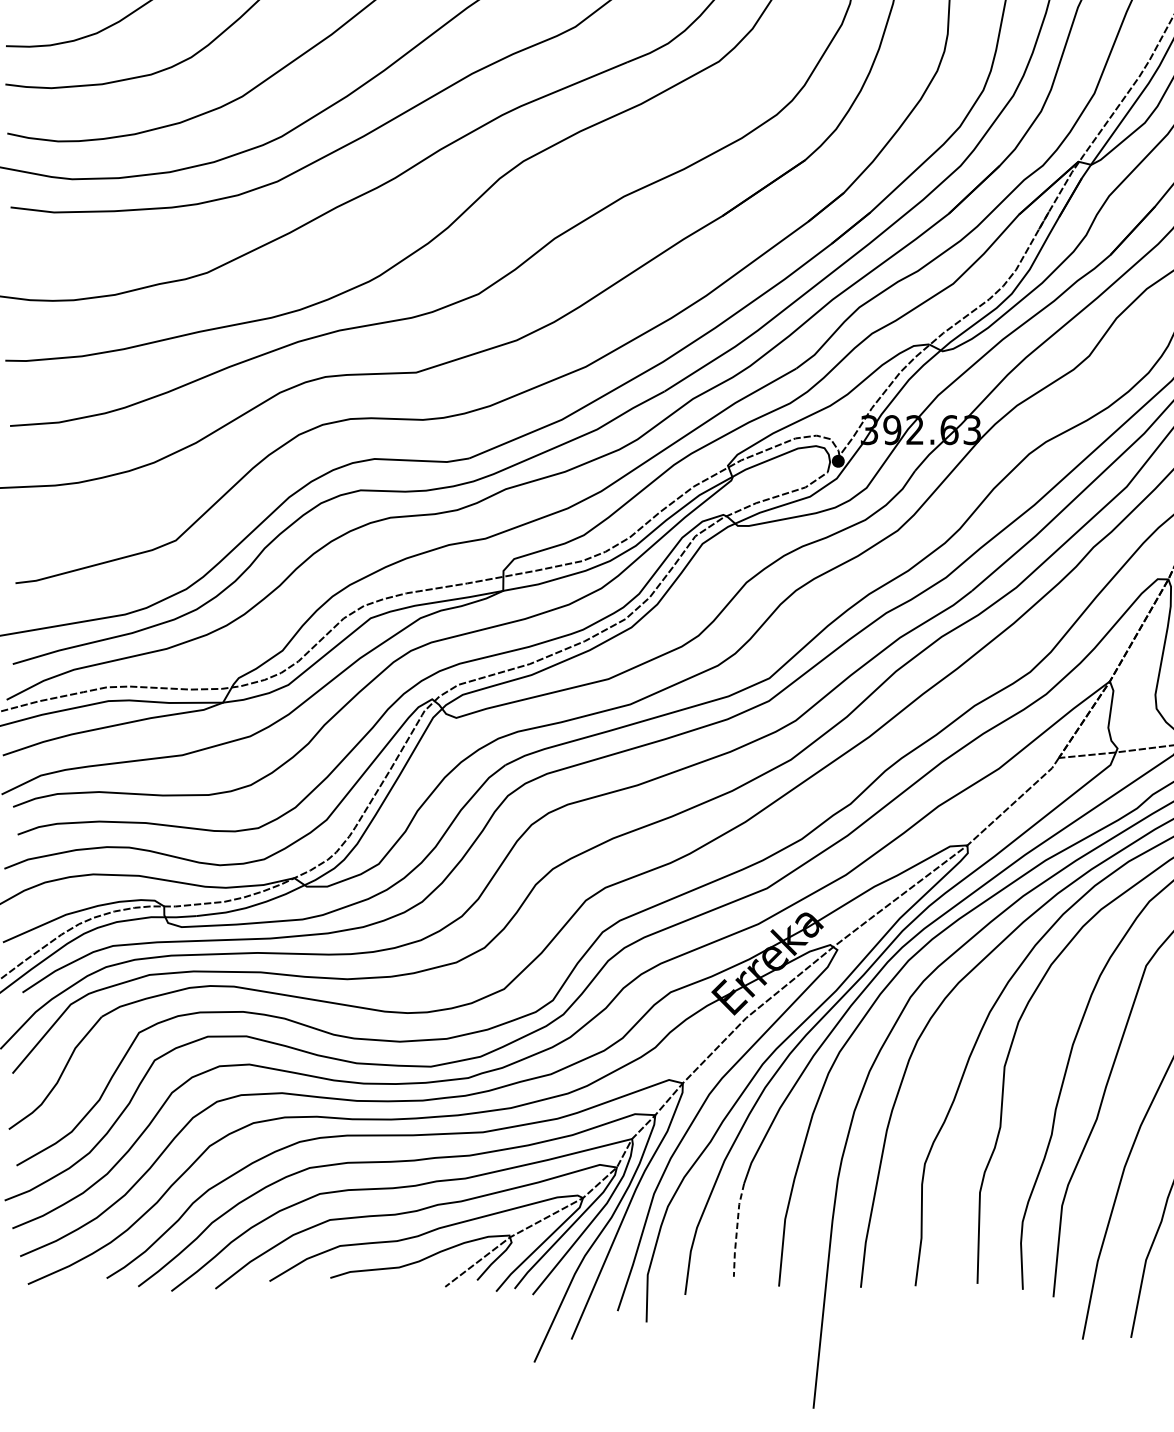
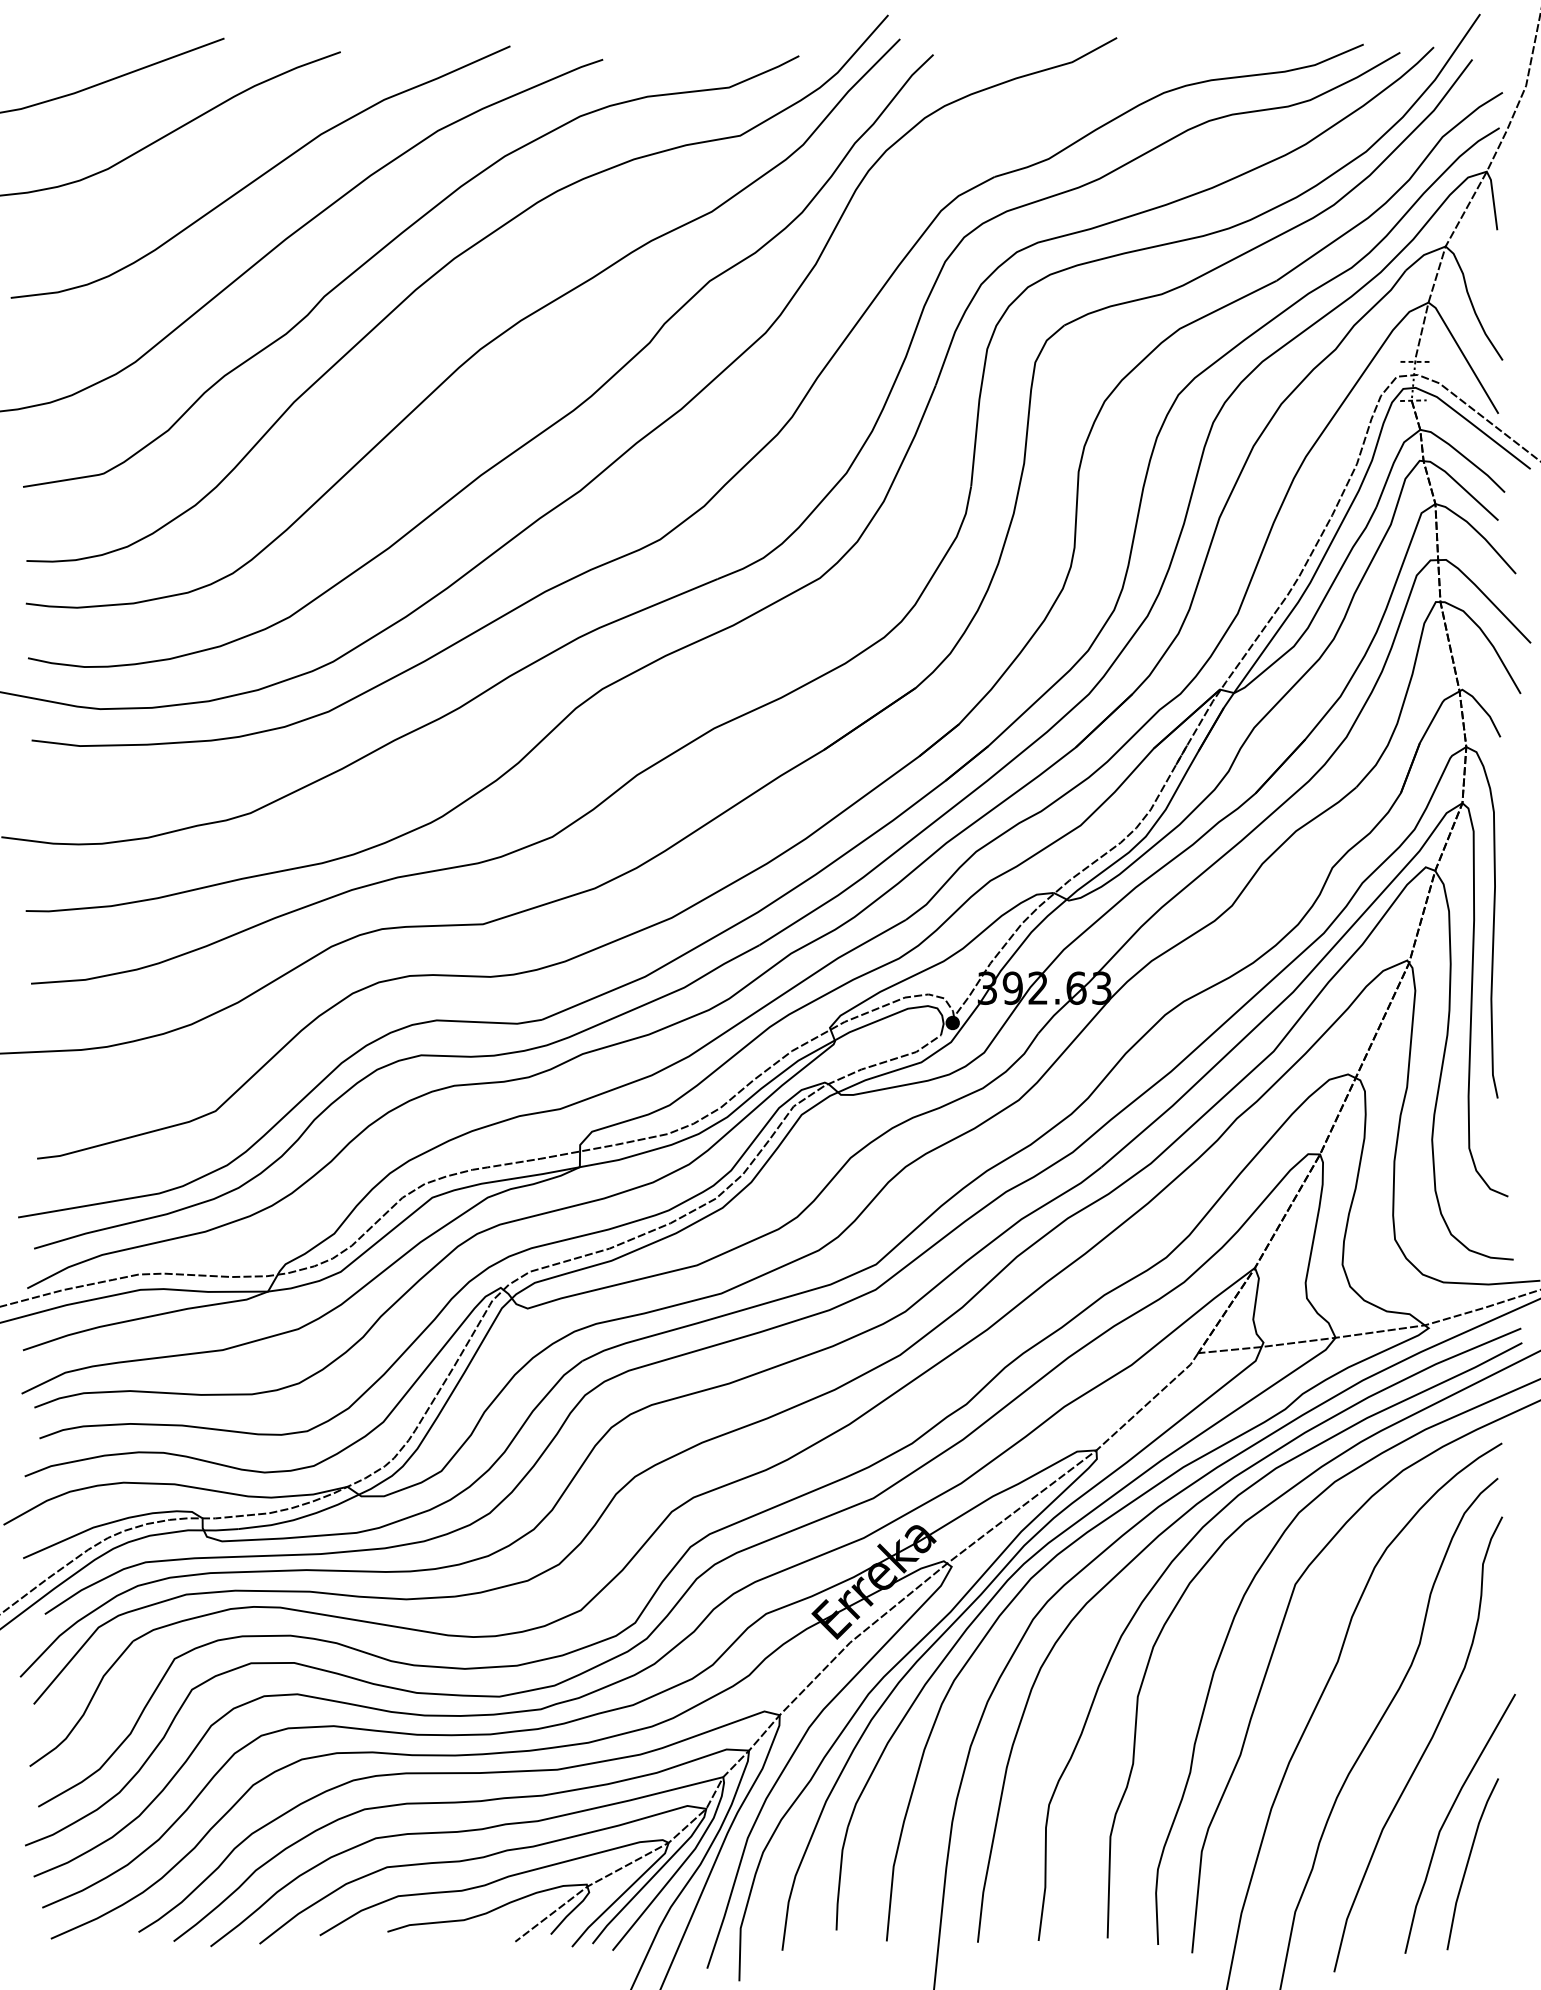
line: (736, 1230) -> (839, 1878), dashed -> solid

